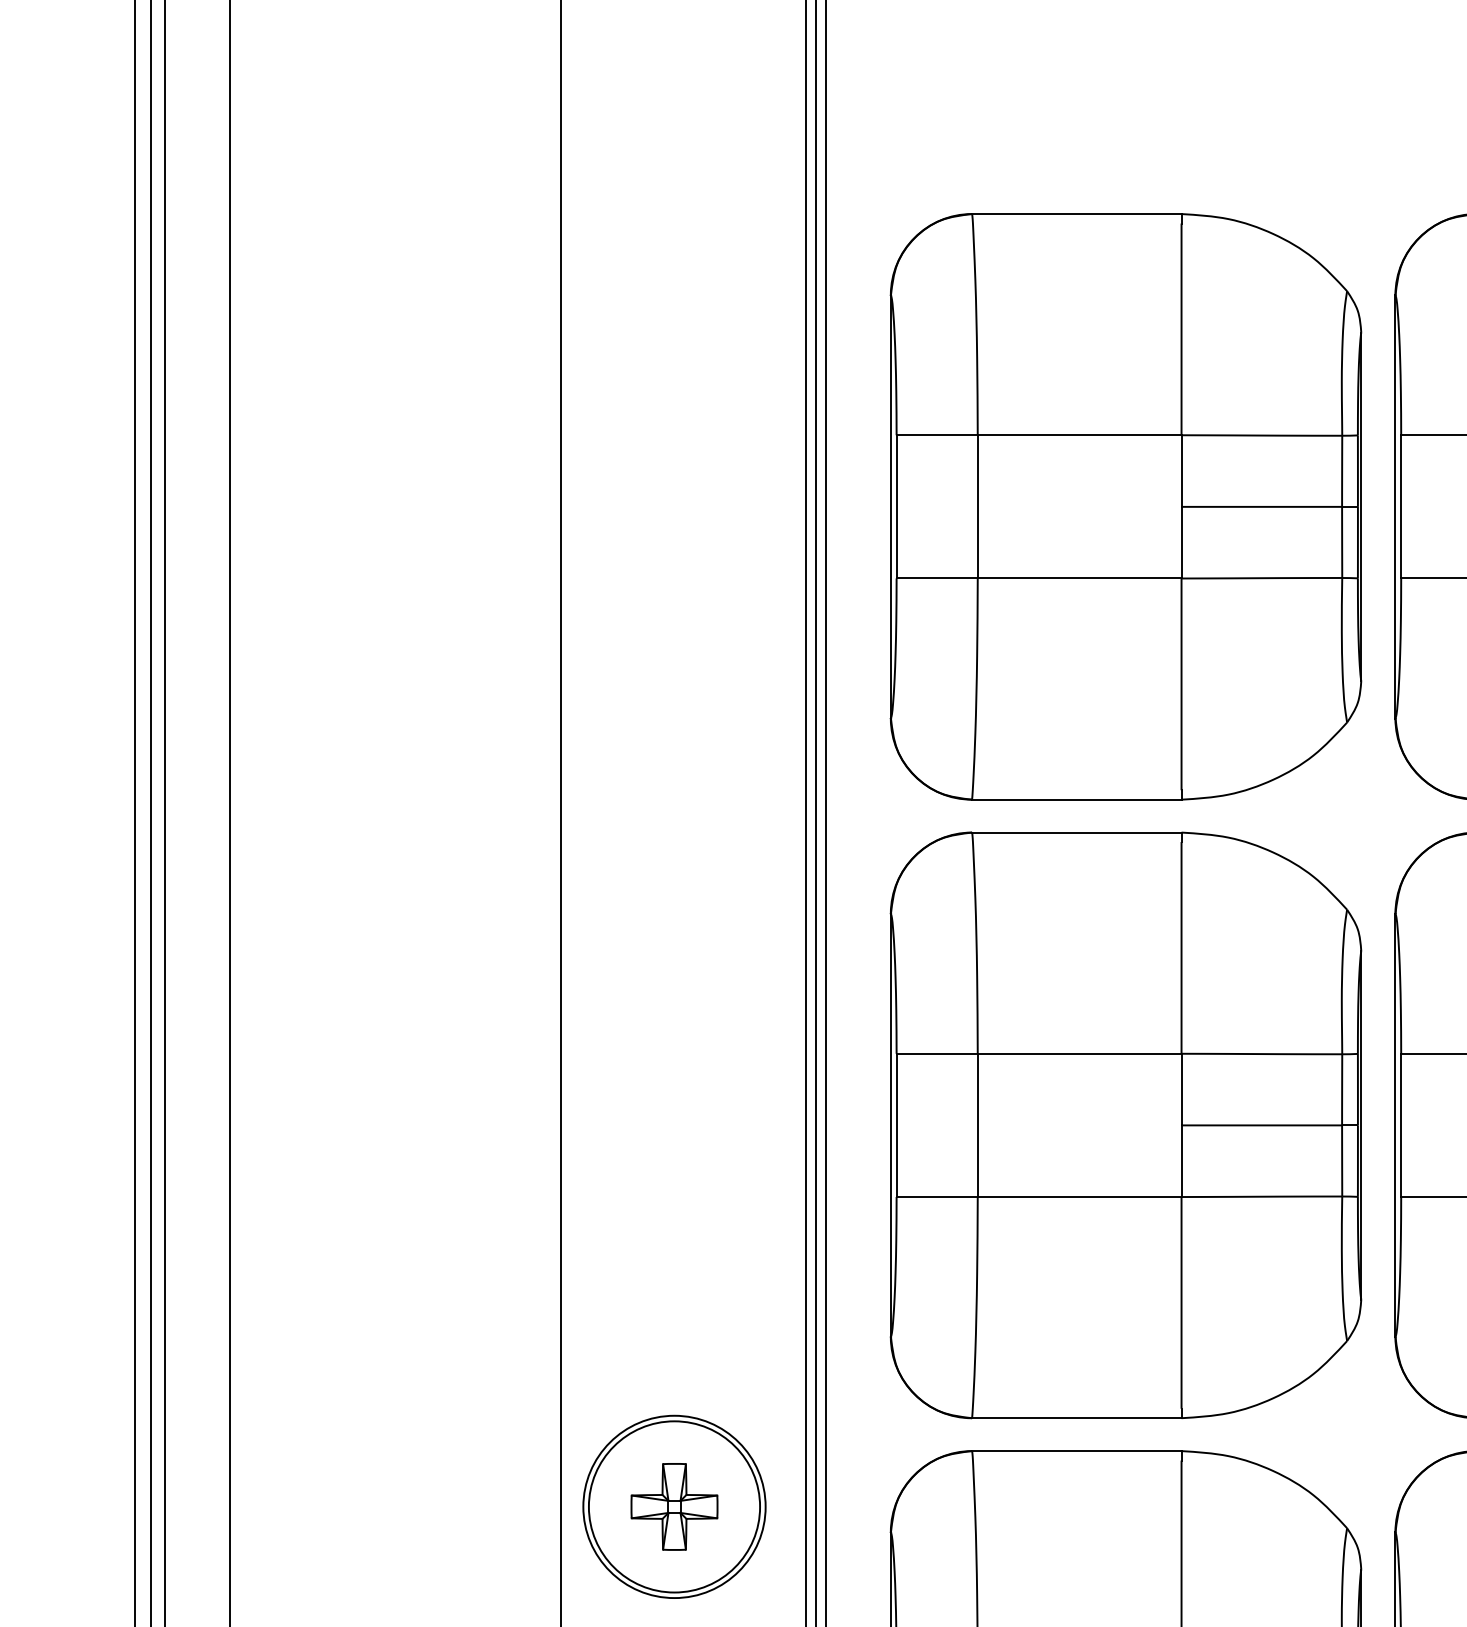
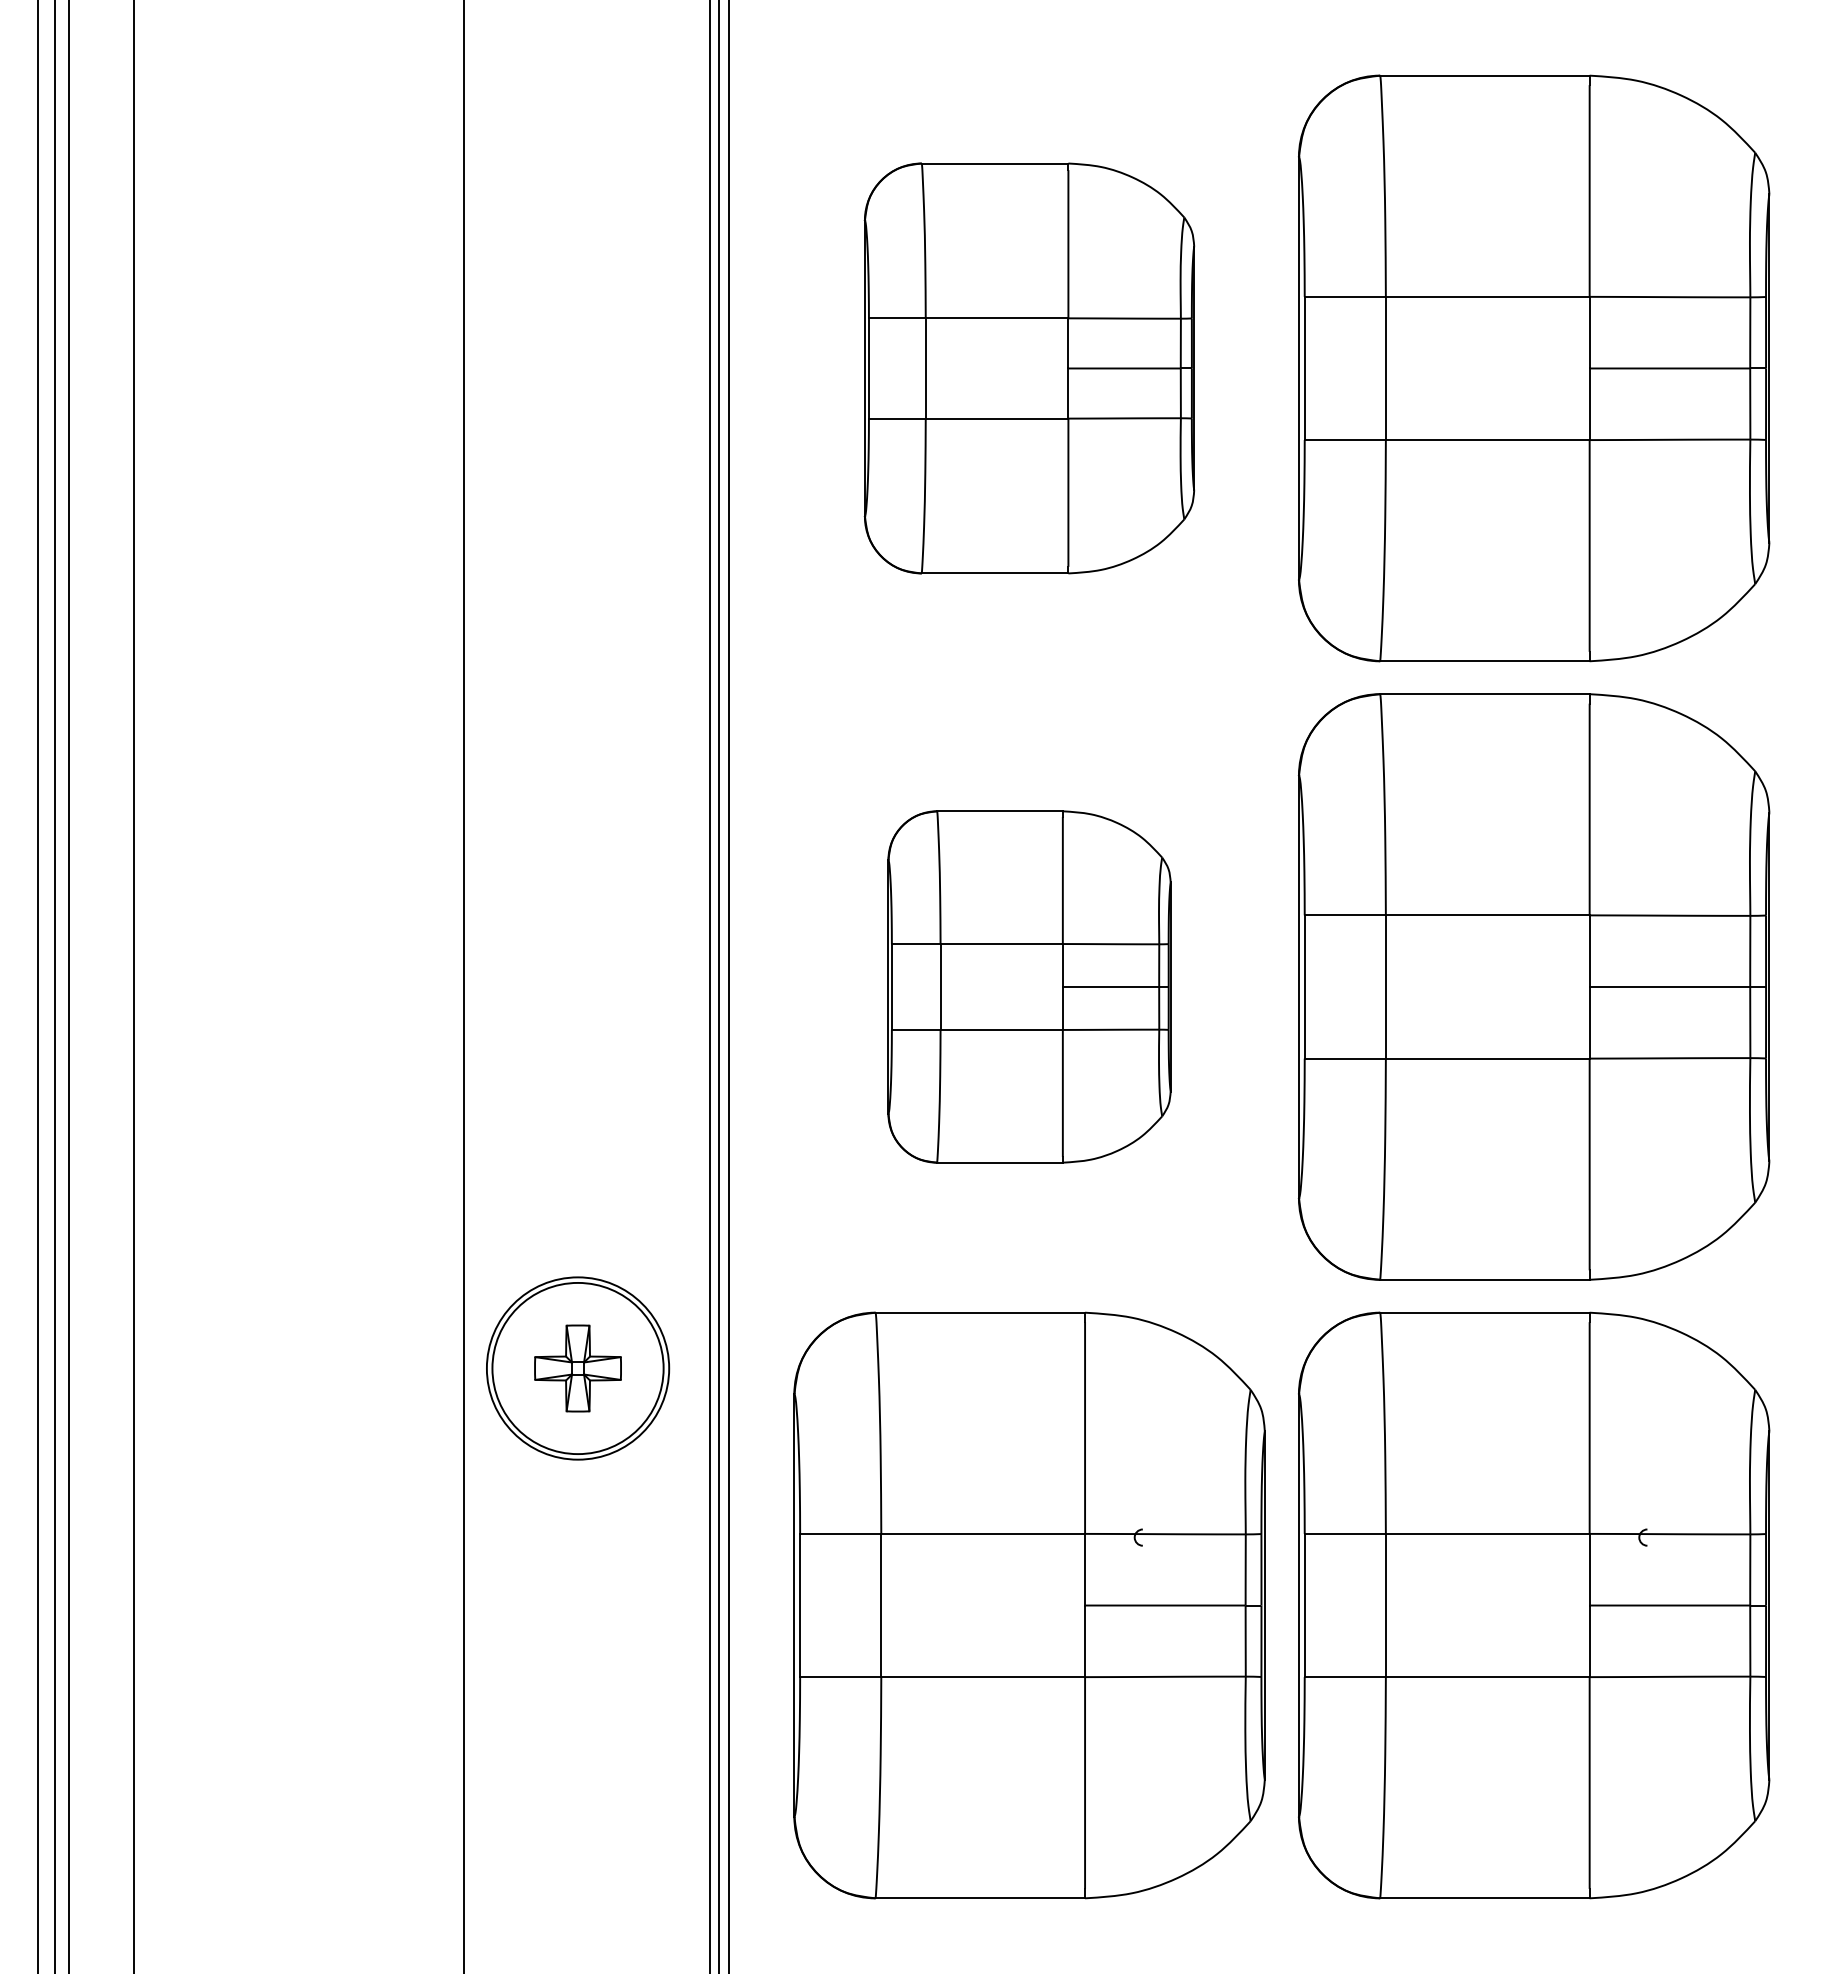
part: (1125, 506) -> (1029, 368), size x0.7
part: (1125, 1124) -> (1029, 986), size x0.6

